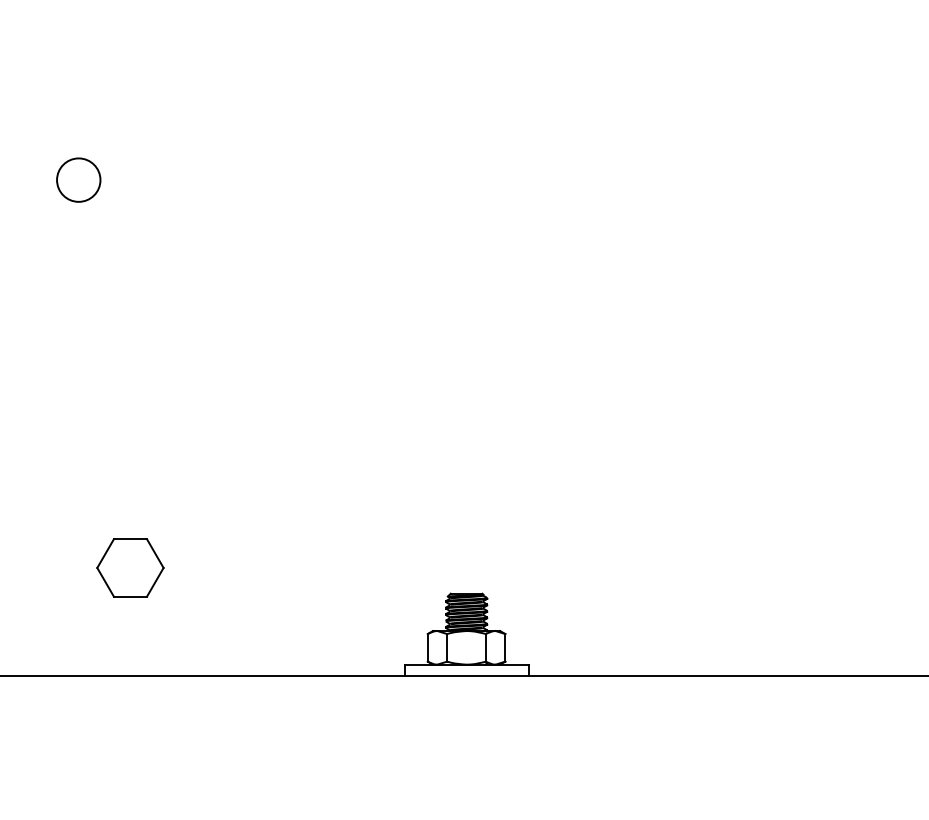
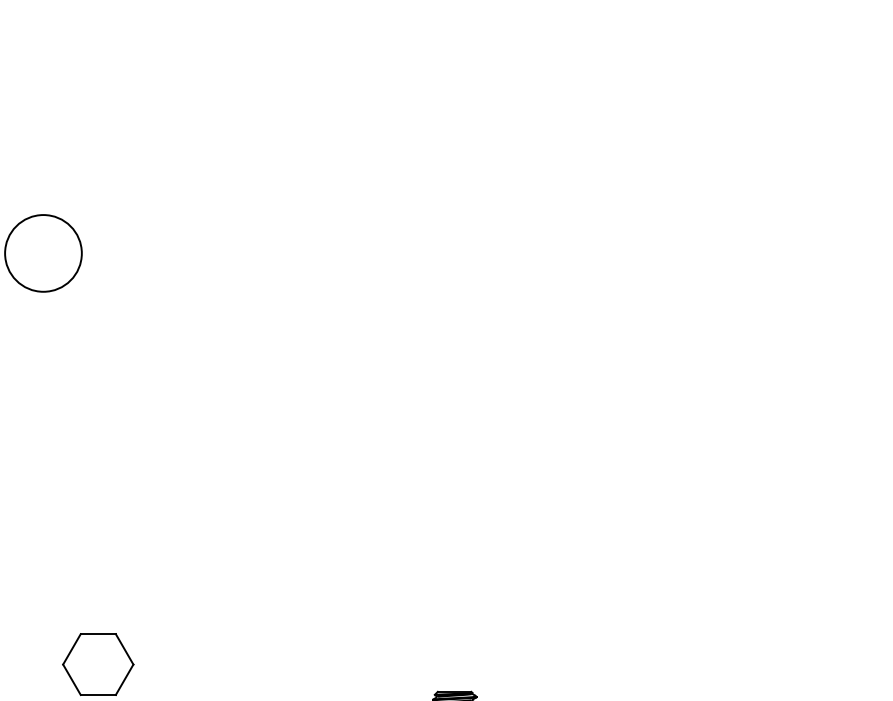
circle: (78, 179) -> (43, 252), size x1.67

